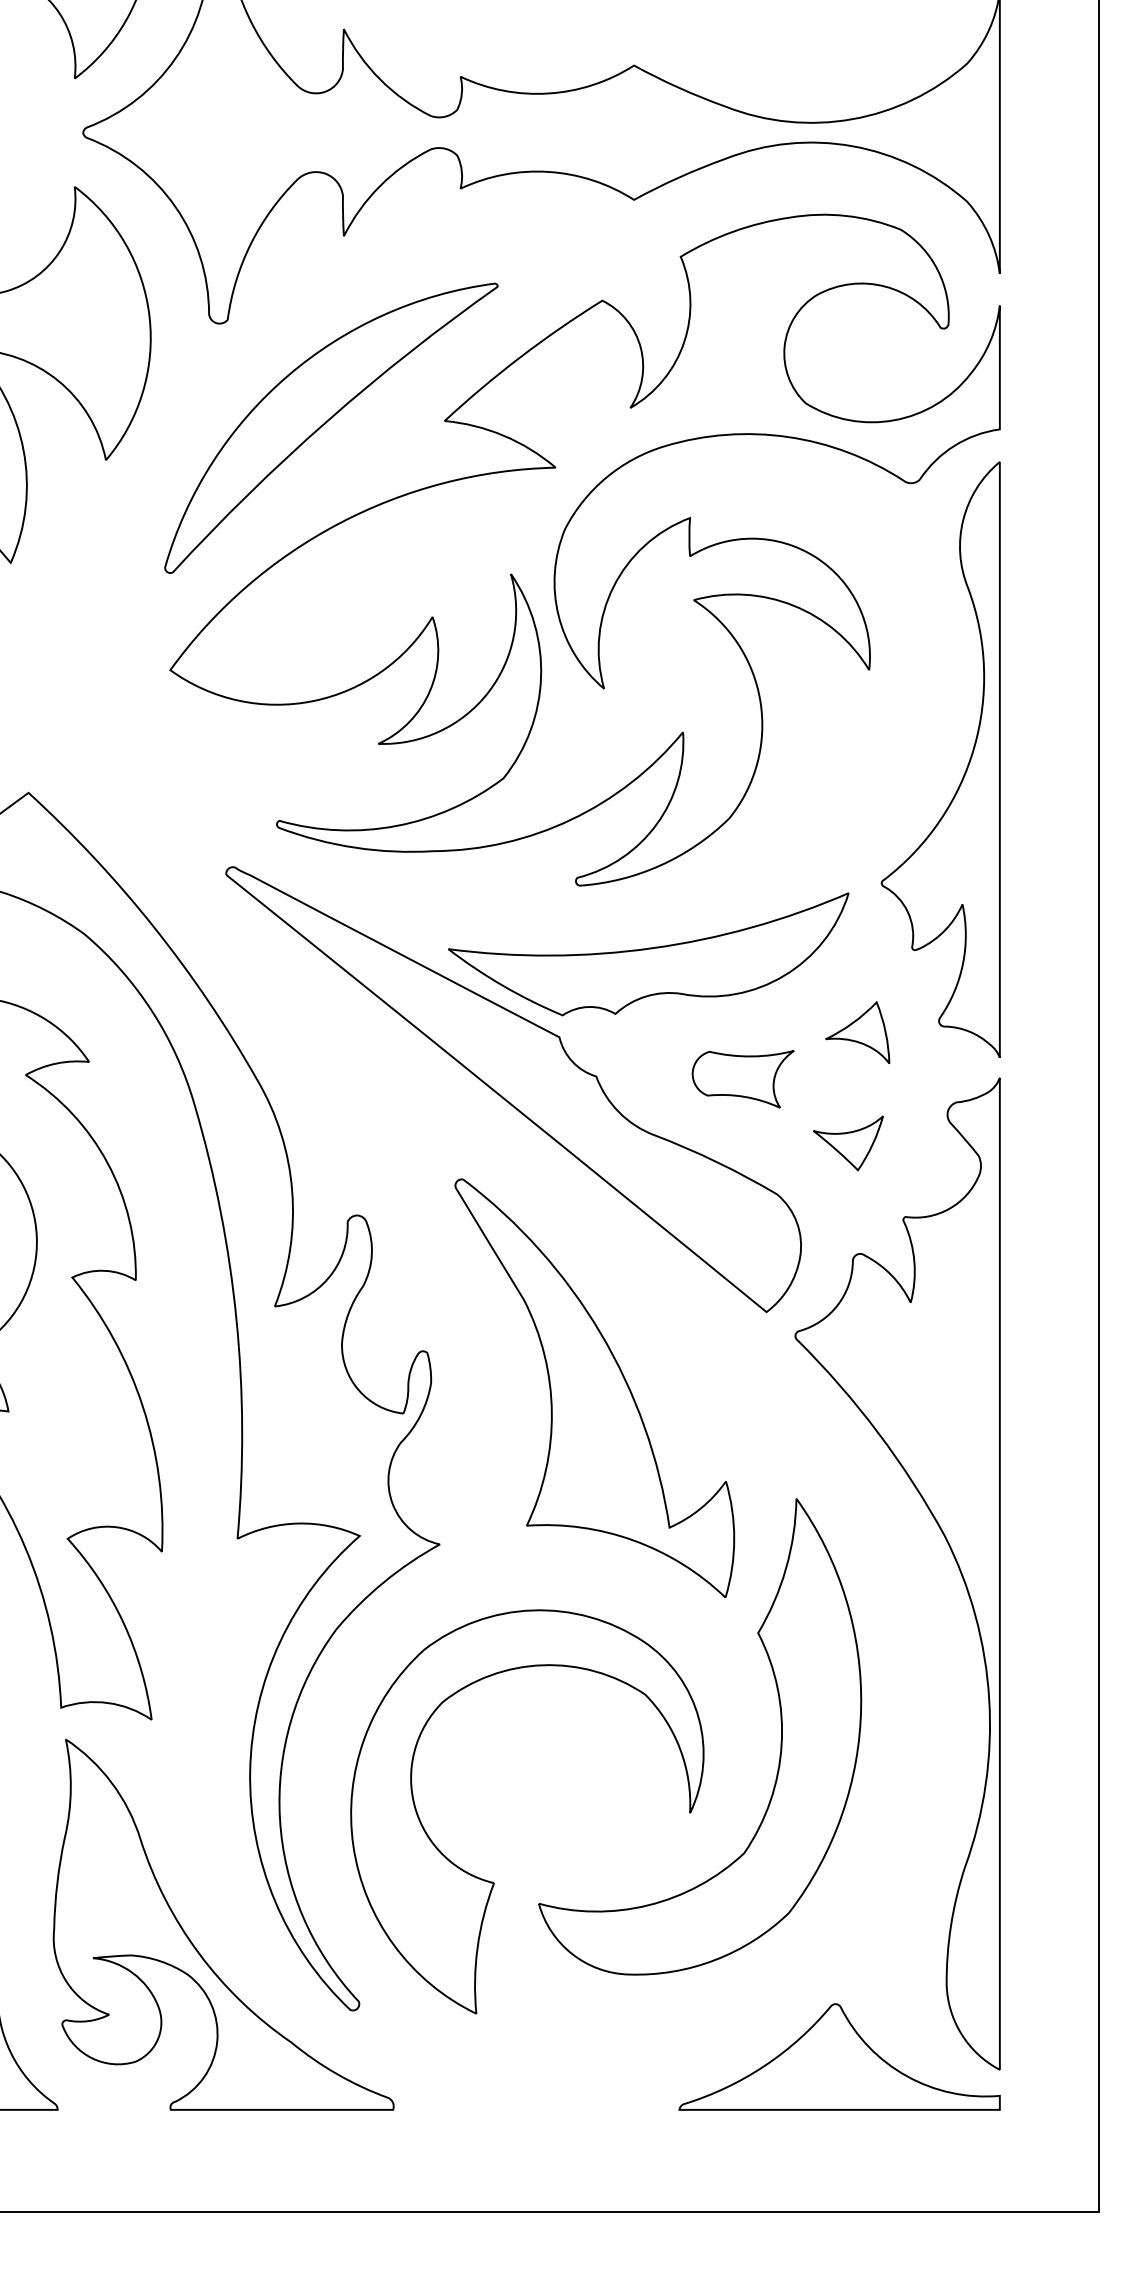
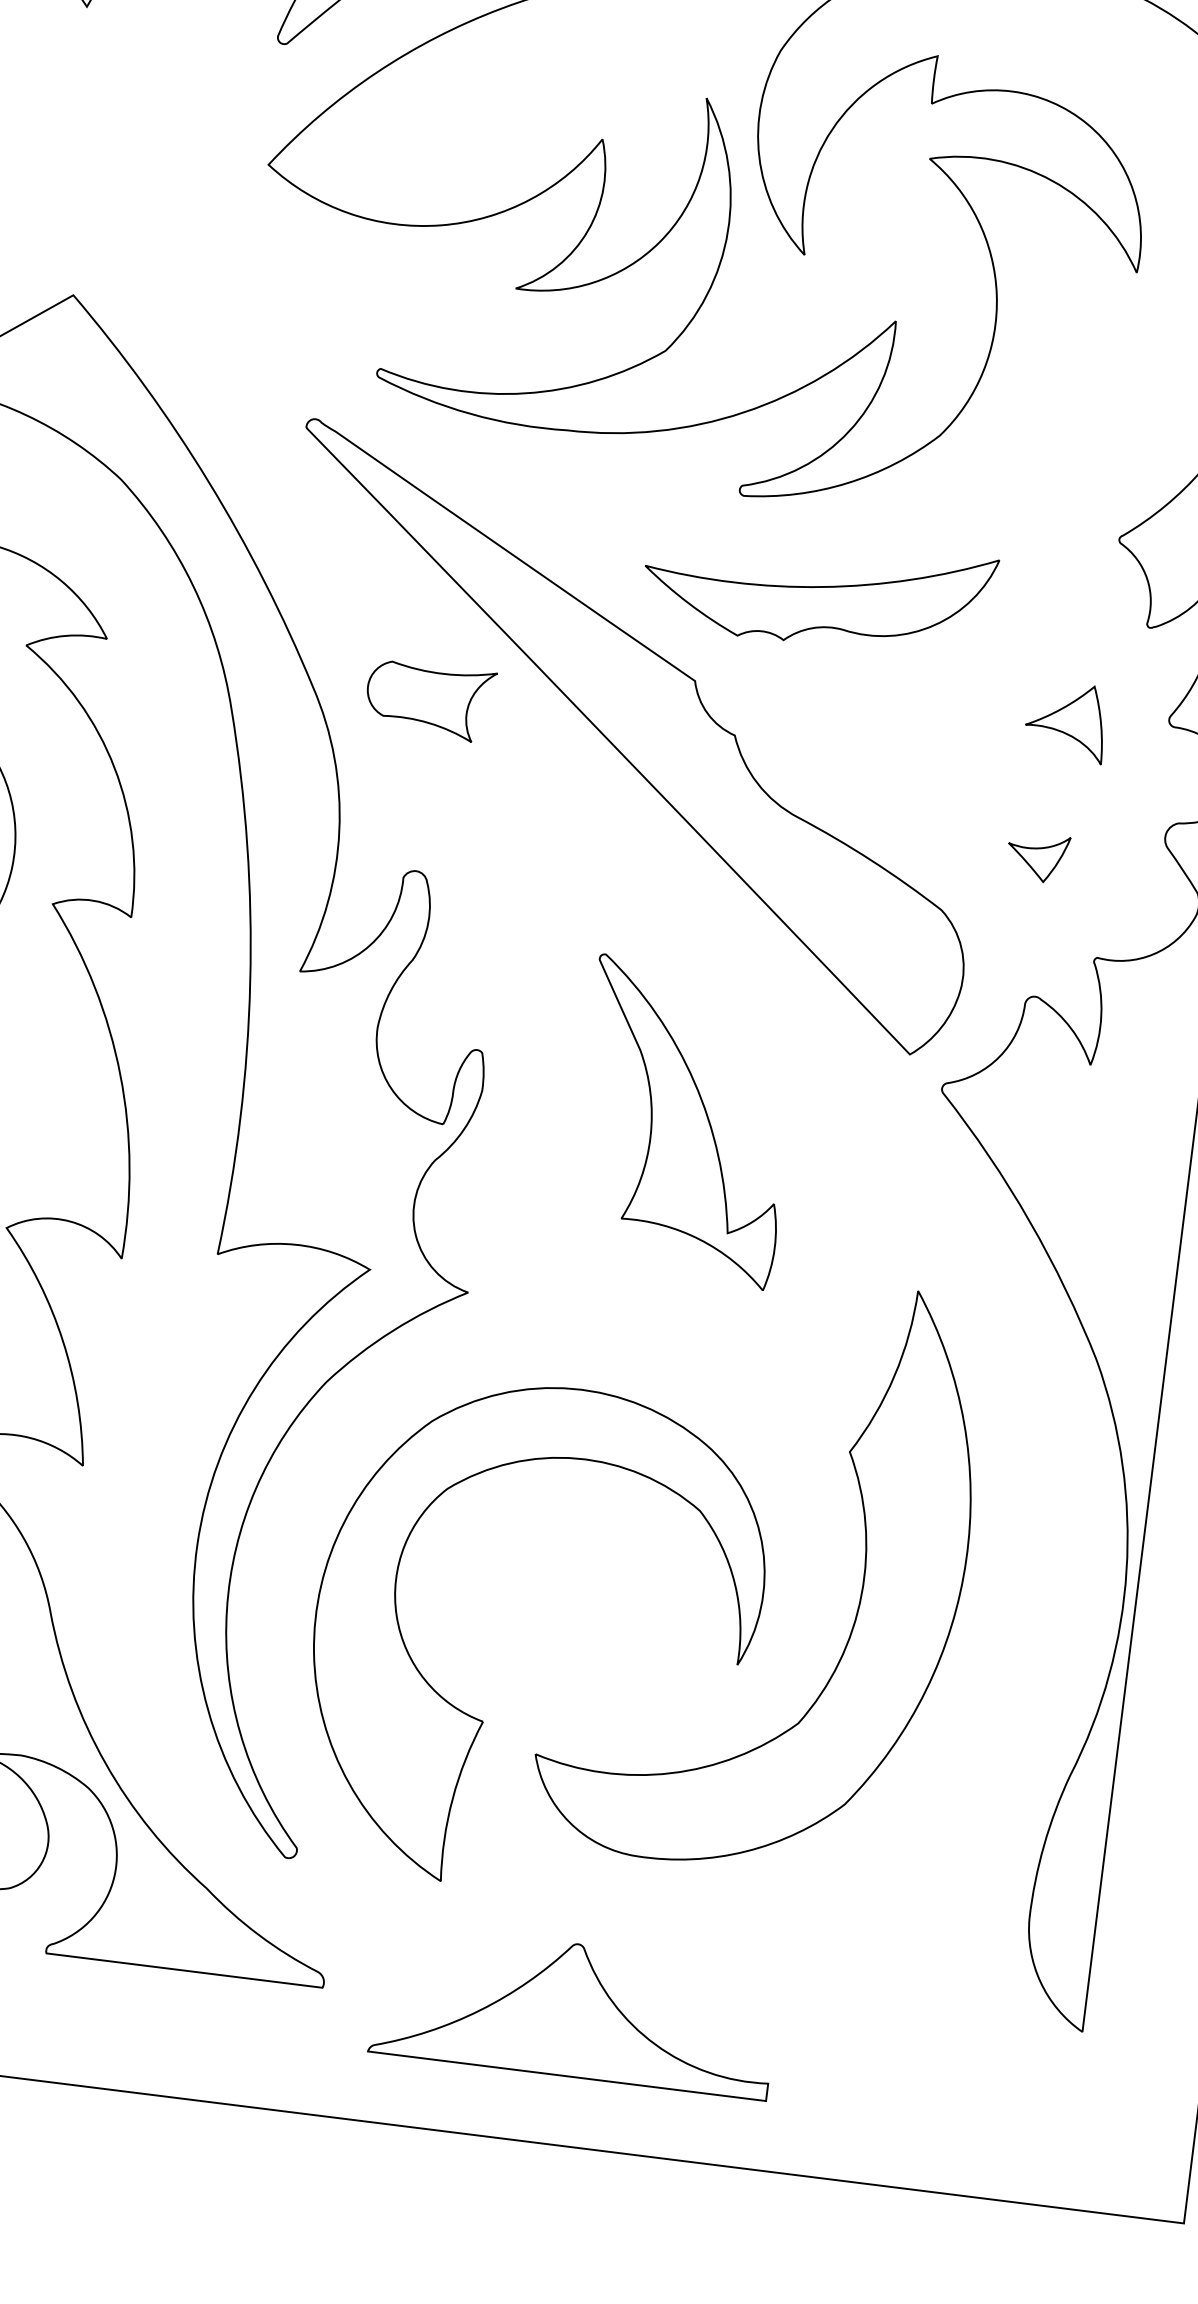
part: (648, 954) -> (818, 591), size x0.7
part: (742, 1079) -> (429, 701), moved
part: (848, 1143) -> (1037, 857), size x0.7
part: (594, 1387) -> (684, 1121), size x0.6
part: (839, 2056) -> (575, 2009), moved

